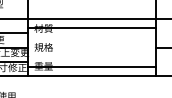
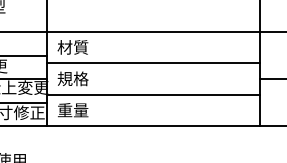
line: (91, 28) -> (152, 63), moved
line: (91, 67) -> (152, 95), moved

